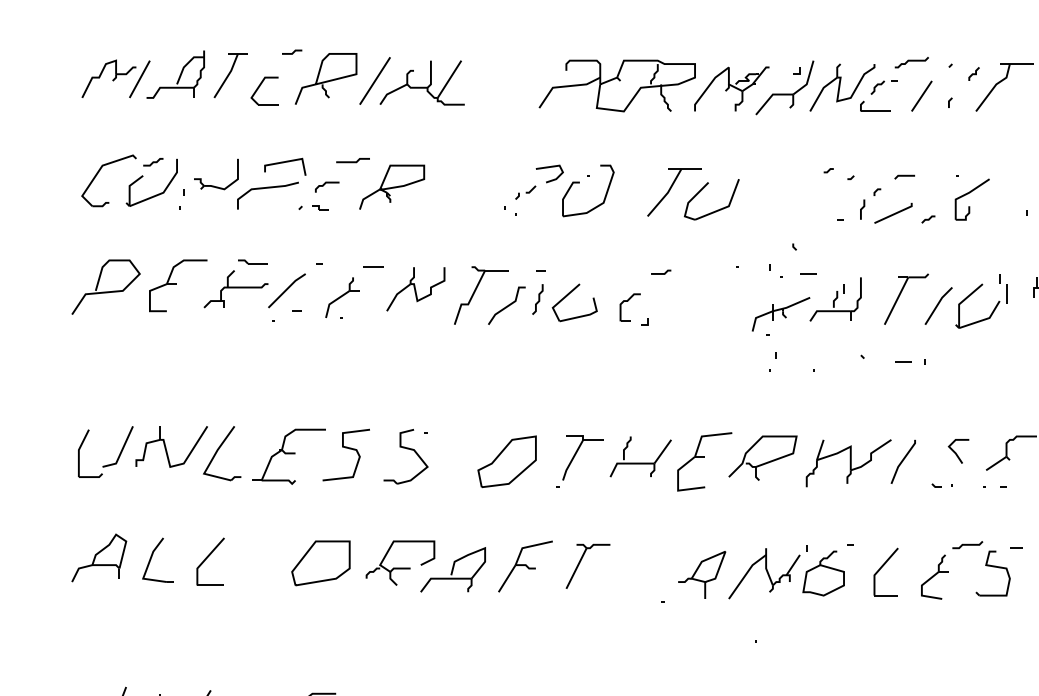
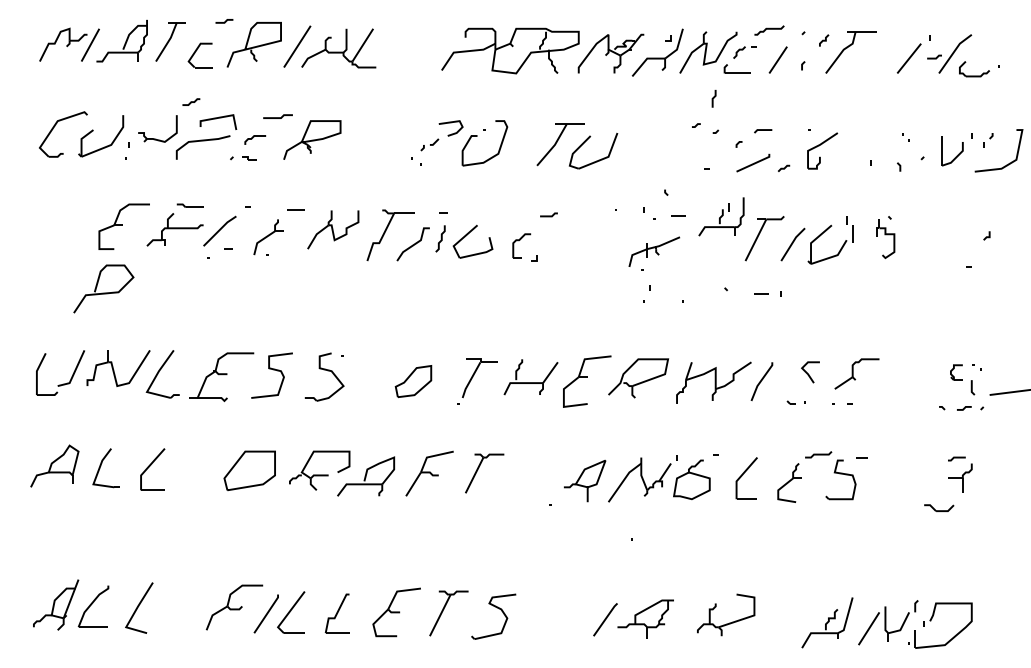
curve: (153, 161) -> (191, 101), moved
line: (861, 209) -> (713, 98), moved
curve: (105, 291) -> (103, 292), moved
part: (835, 299) -> (721, 216), moved
part: (507, 461) -> (413, 381), size x0.7

